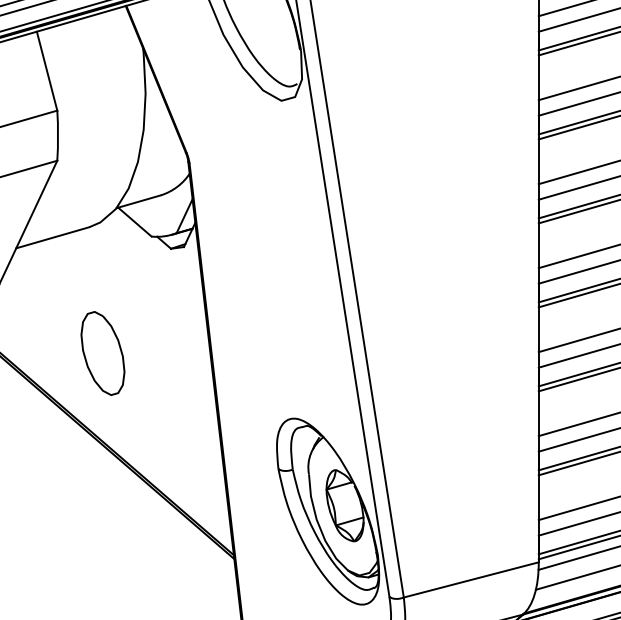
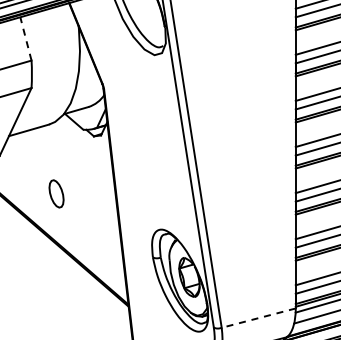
line: (46, 70) -> (25, 38), solid -> dashed
part: (102, 352) -> (56, 193), size x0.6
line: (470, 580) -> (258, 318), solid -> dashed

